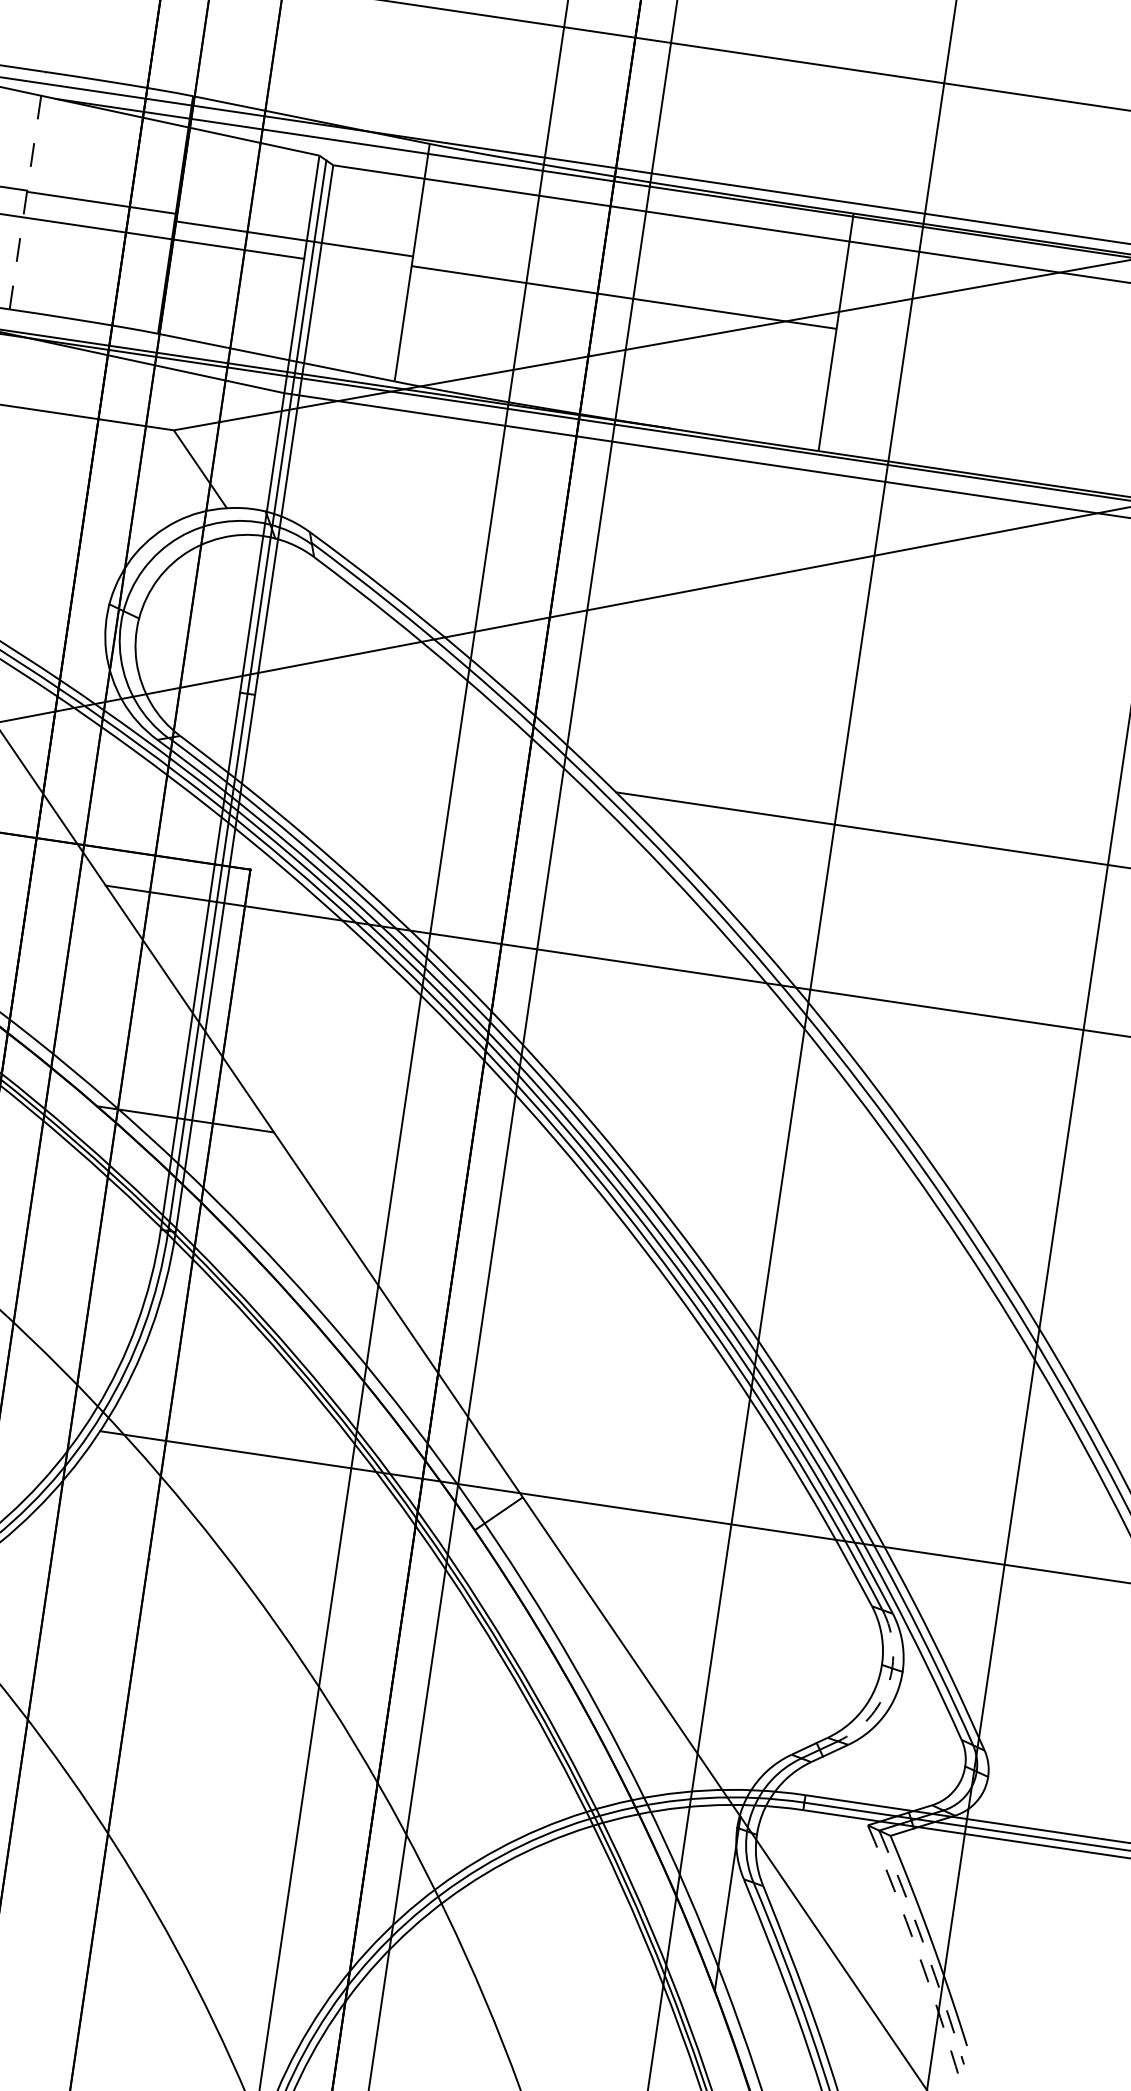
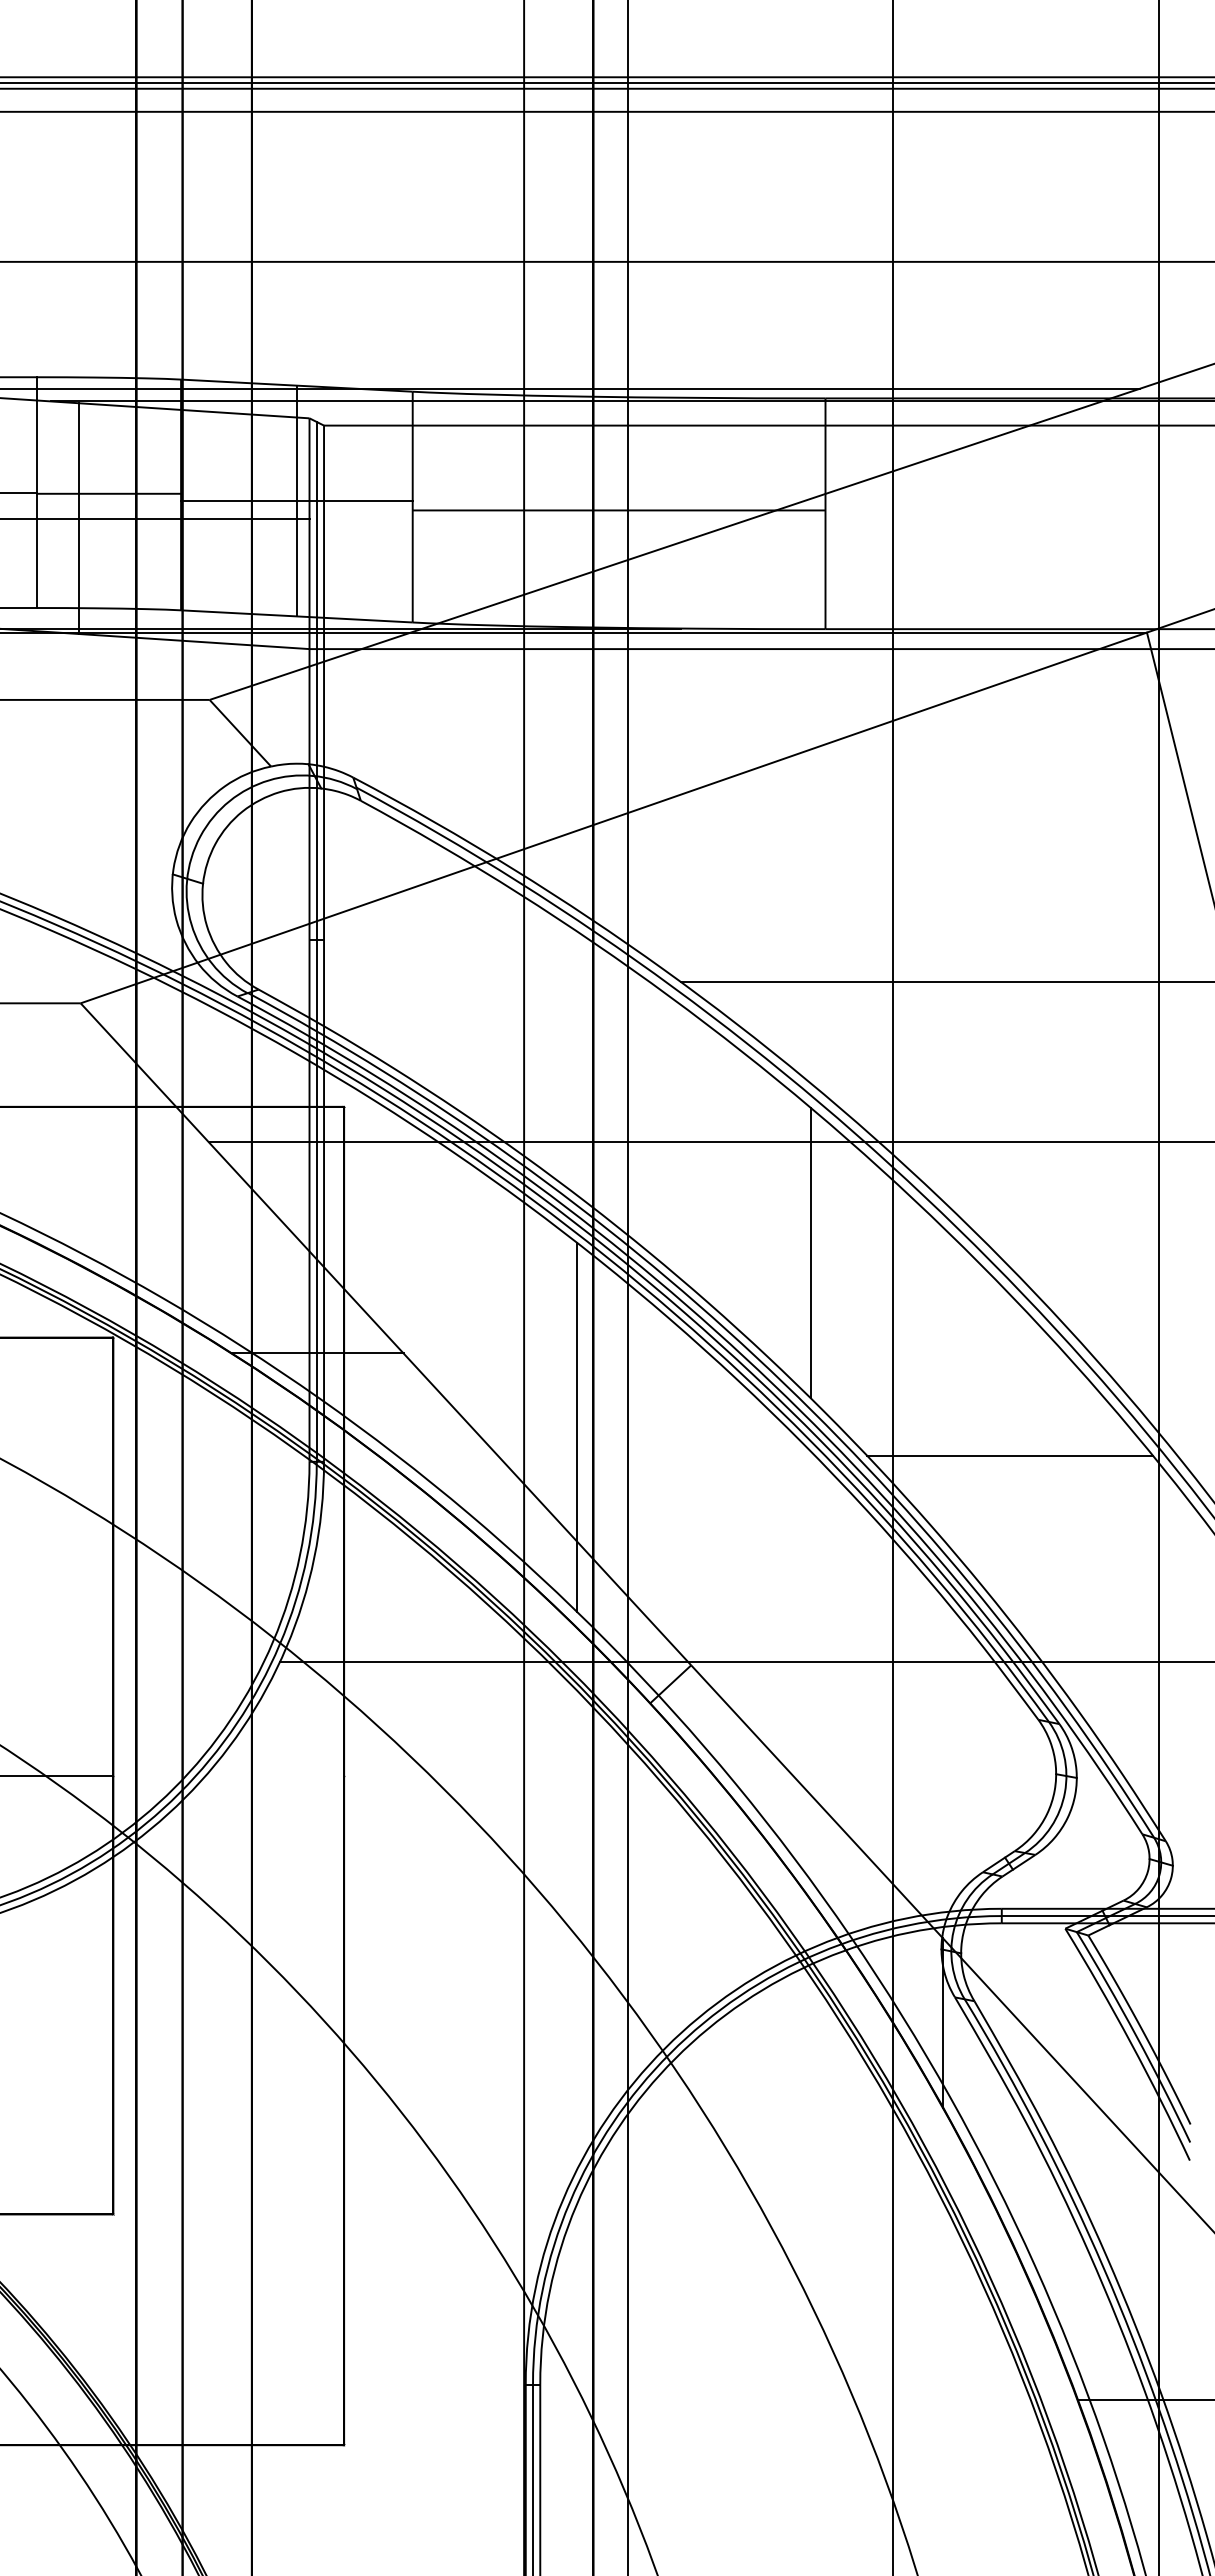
line: (27, 190) -> (36, 492), dashed -> solid
line: (66, 223) -> (78, 518), added
line: (293, 238) -> (296, 500), added
line: (708, 1090) -> (810, 1252), added
line: (441, 1234) -> (576, 1426), added
line: (882, 1329) -> (1009, 1455), added
arc: (887, 1685) -> (1064, 1792), dashed -> solid
arc: (924, 1946) -> (1136, 2035), dashed -> solid
arc: (917, 1952) -> (1130, 2042), dashed -> solid

